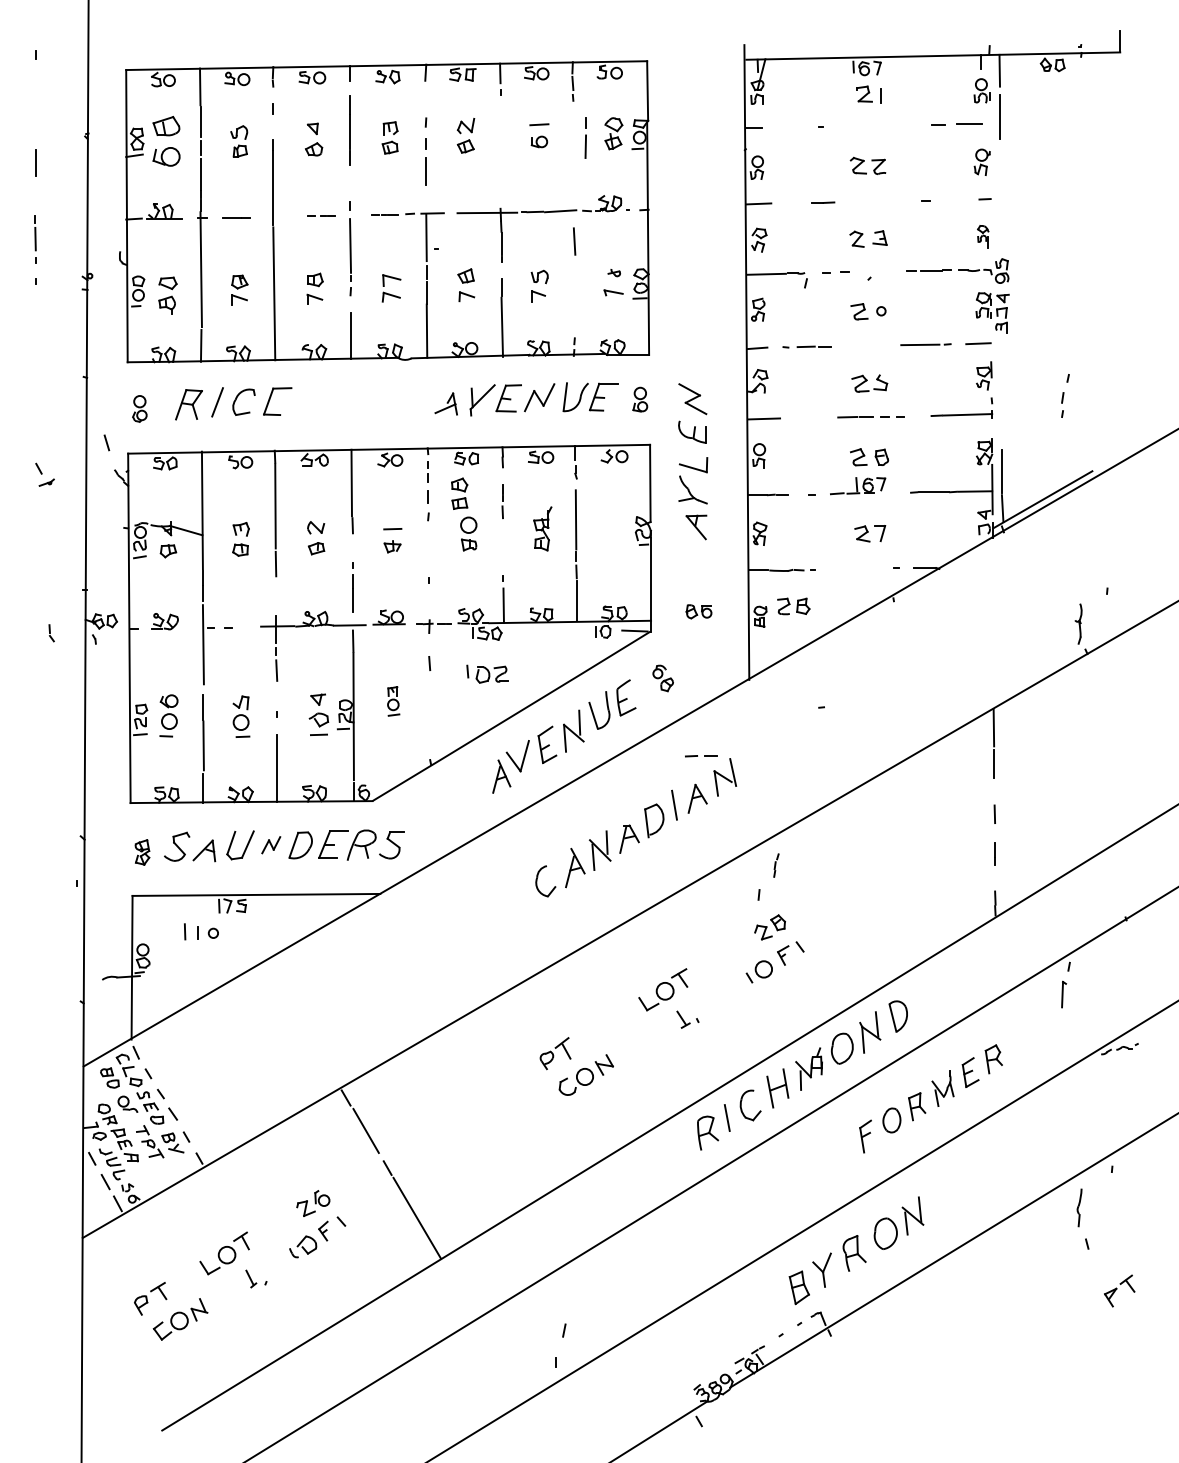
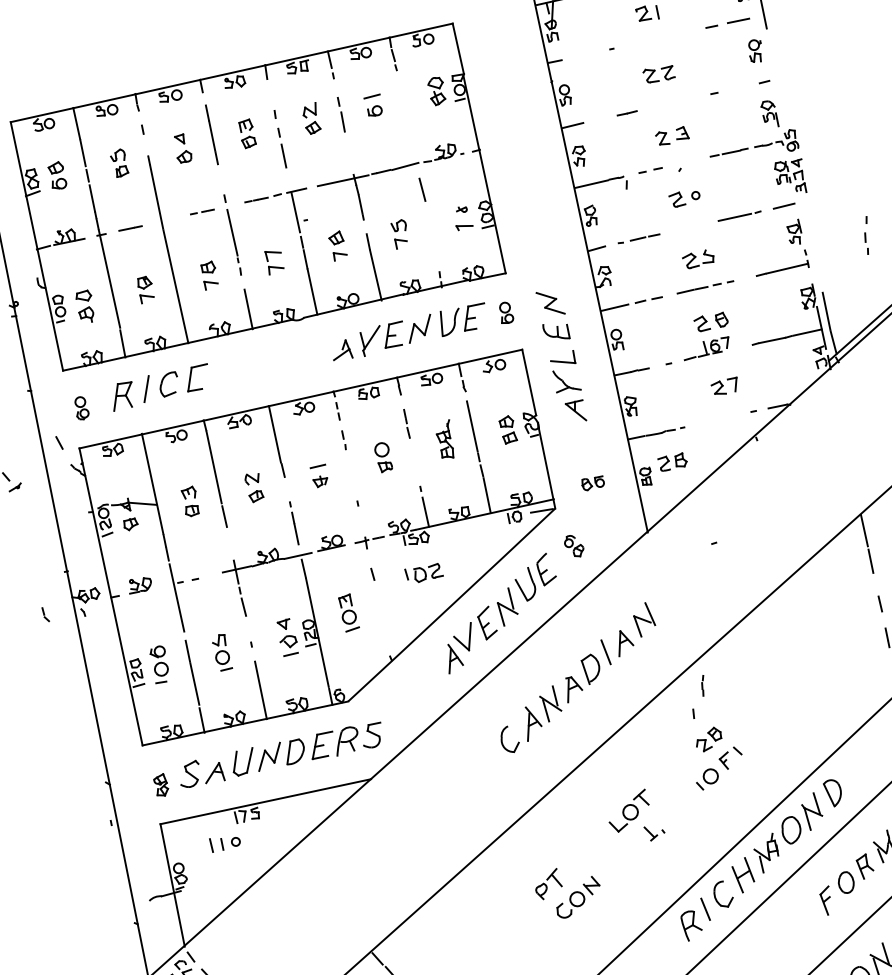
line: (585, 137) -> (341, 114), moved
part: (166, 141) -> (57, 175), size x0.62
part: (982, 236) -> (768, 114), size x1.43
part: (459, 493) -> (507, 429), moved
part: (428, 505) -> (344, 440), size x0.71
part: (393, 701) -> (348, 613), size x1.43
part: (701, 756) -> (649, 300), moved
part: (271, 844) -> (269, 756), size x1.67

